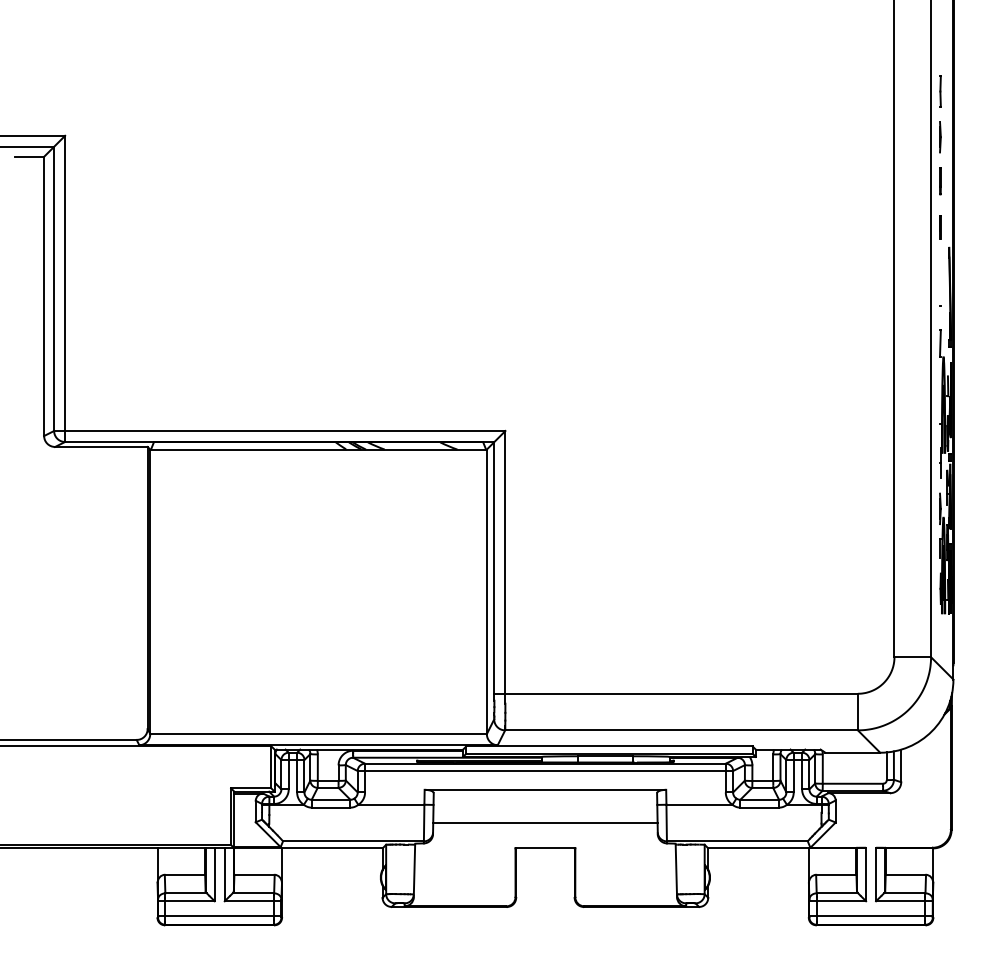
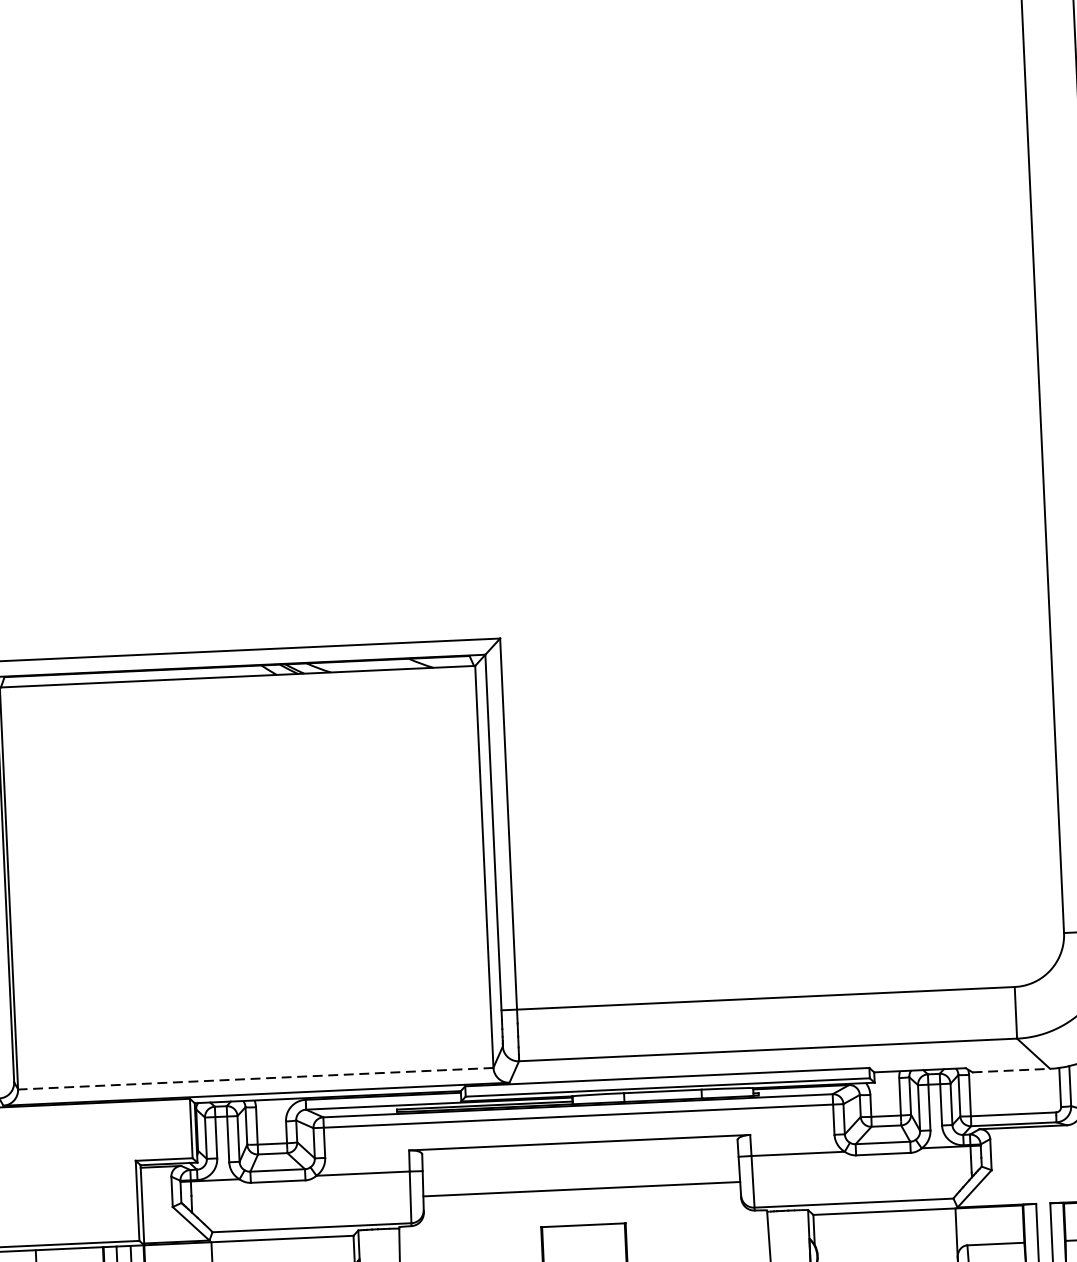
line: (318, 734) -> (255, 1079), solid -> dashed
line: (853, 752) -> (1012, 1070), solid -> dashed

